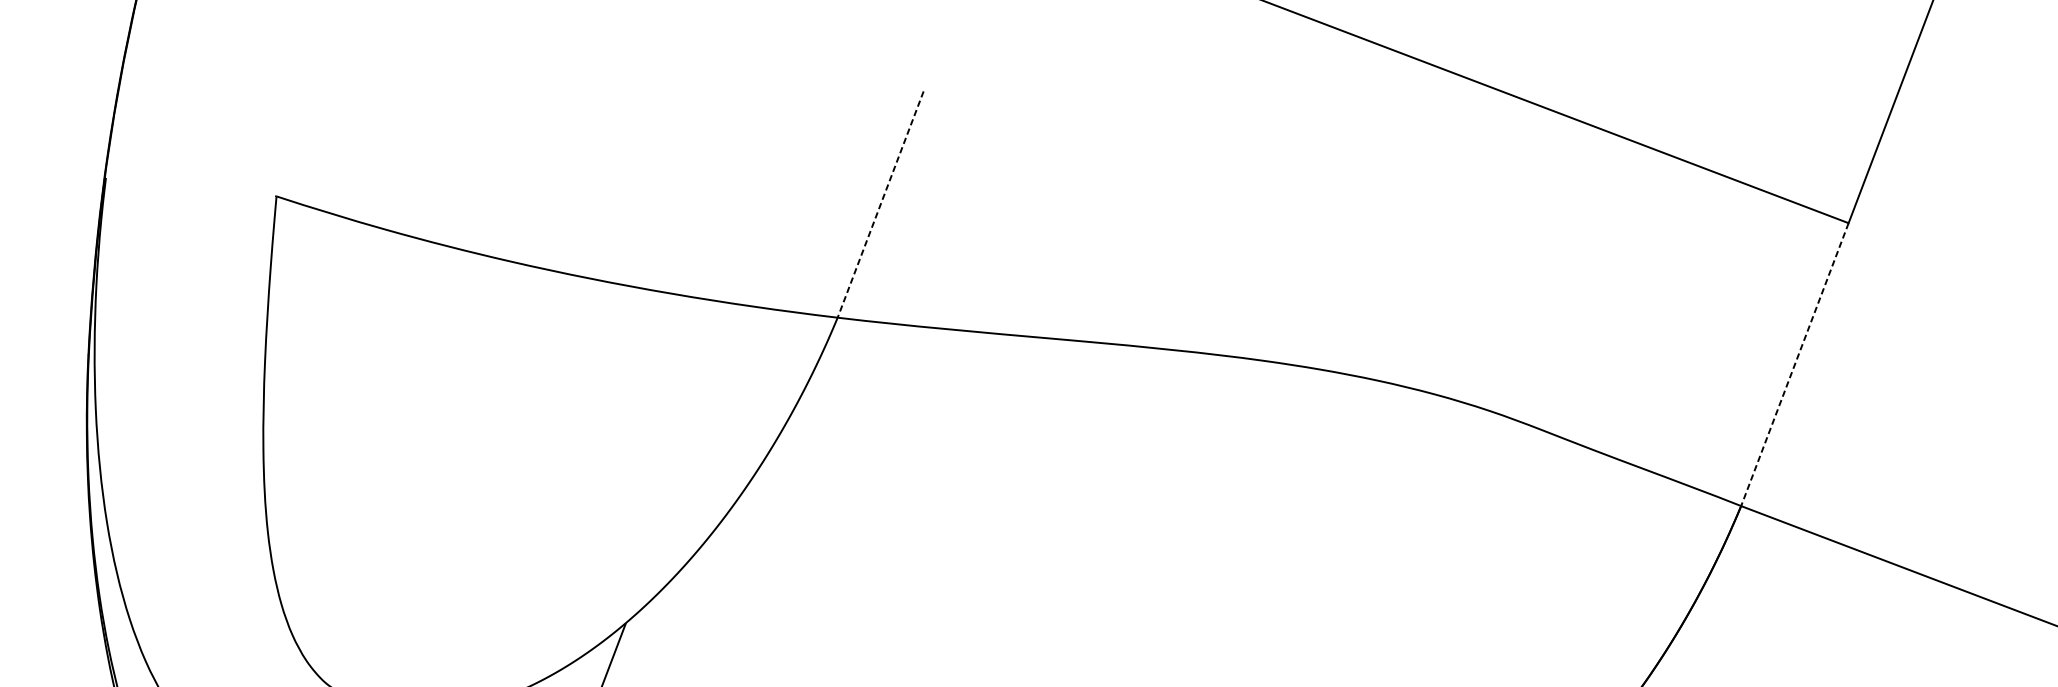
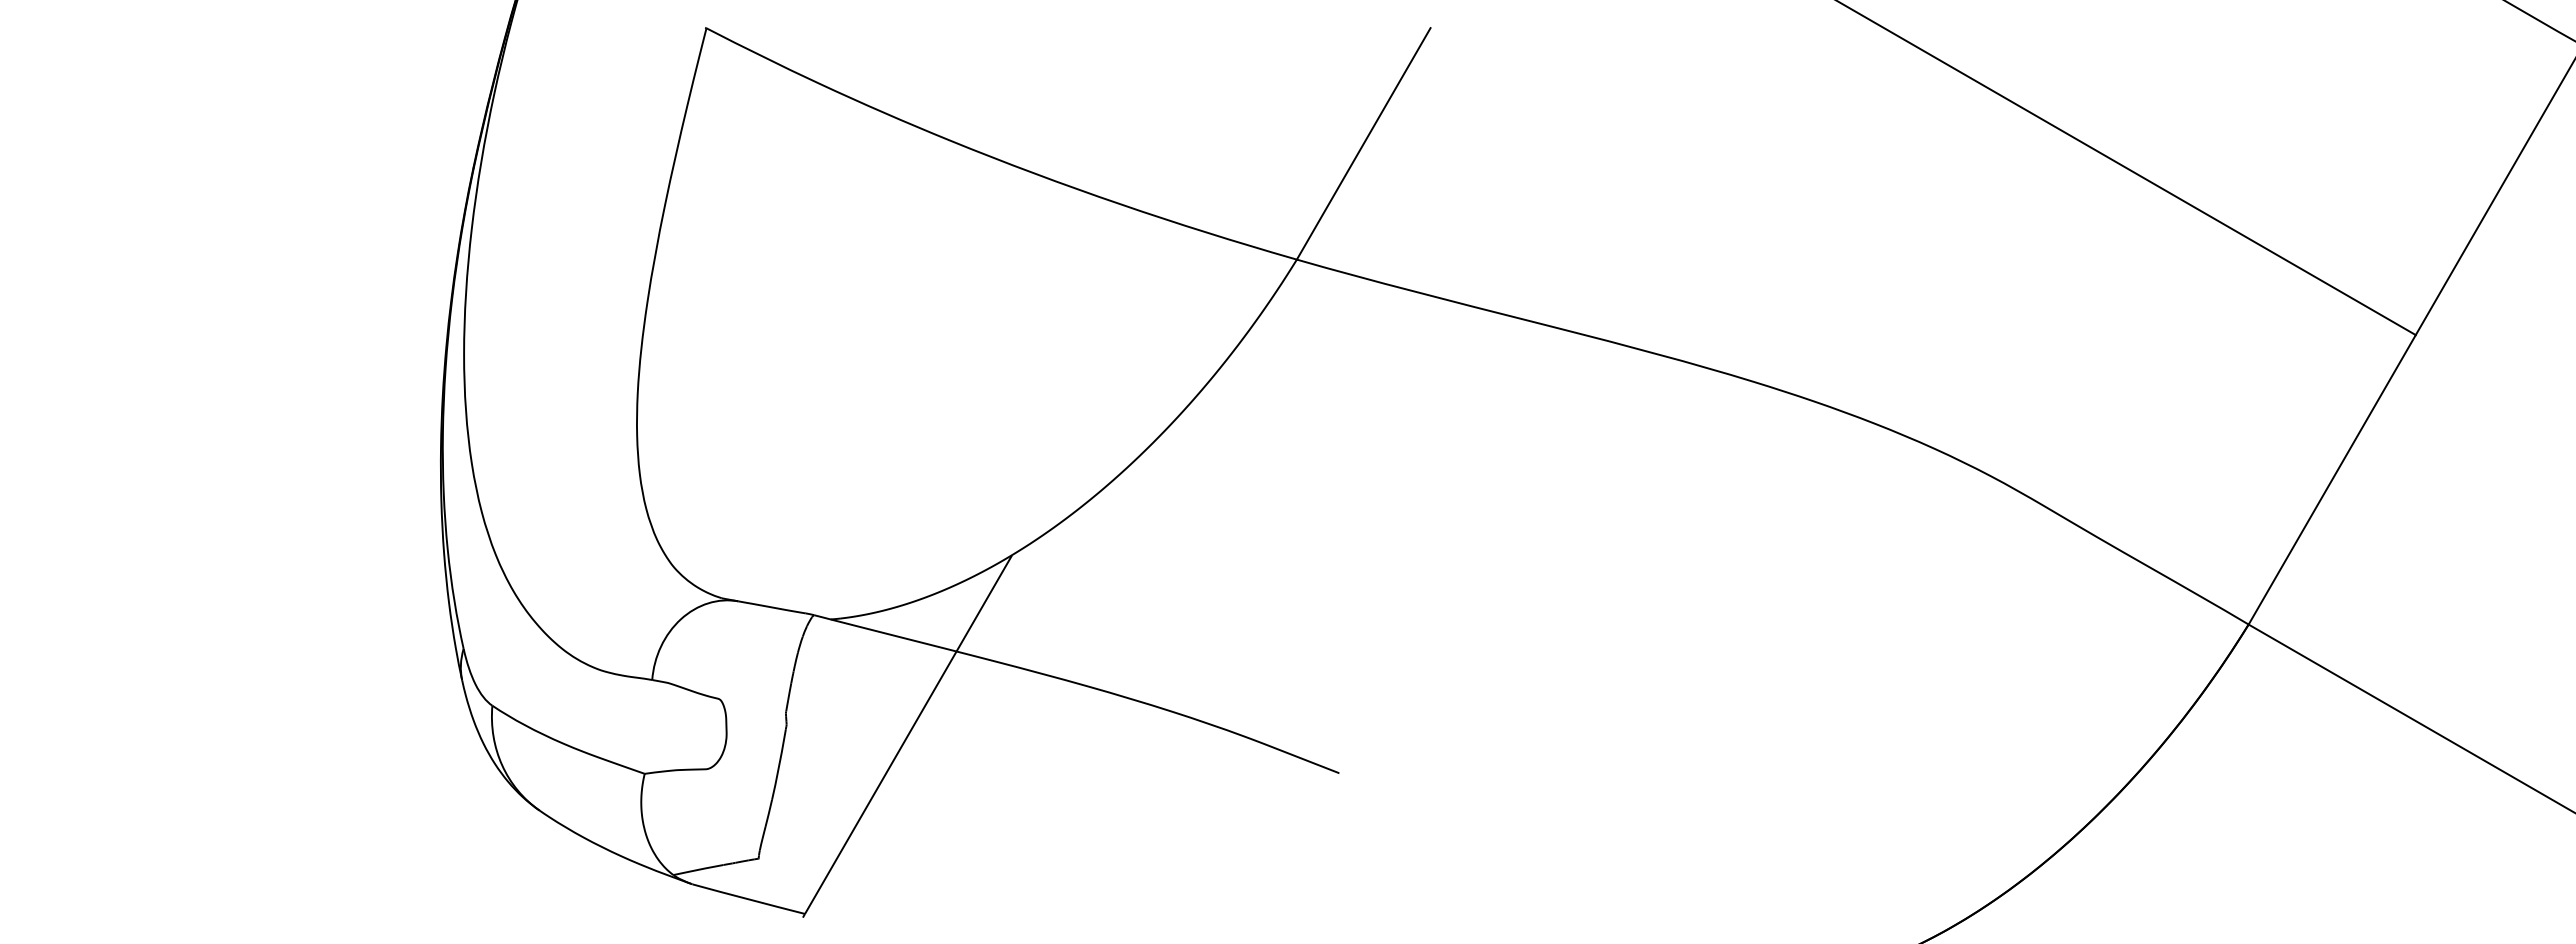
line: (880, 204) -> (1363, 143), dashed -> solid
line: (1794, 365) -> (2331, 480), dashed -> solid

